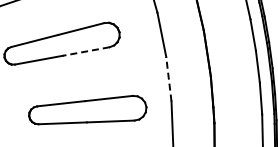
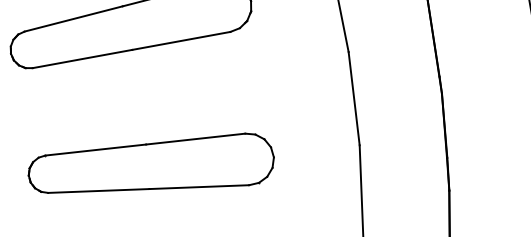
line: (86, 51) -> (182, 40), dashed -> solid
line: (168, 78) -> (353, 97), dashed -> solid
part: (87, 110) -> (150, 164), moved

